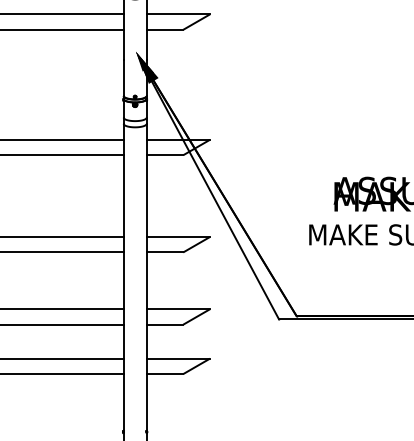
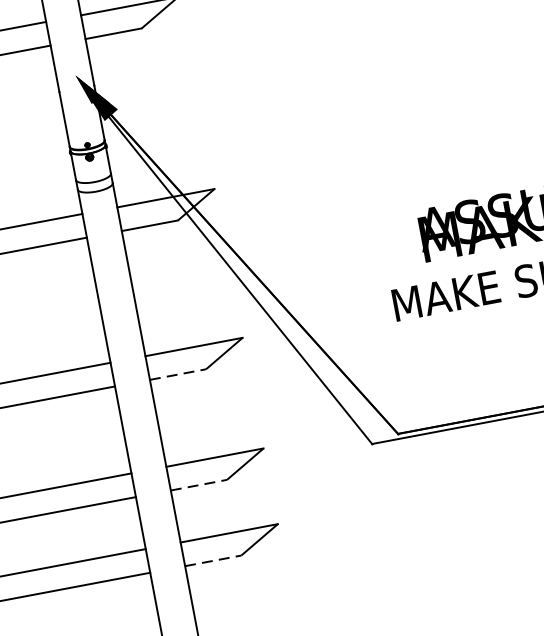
line: (165, 252) -> (178, 374), solid -> dashed
line: (165, 324) -> (199, 484), solid -> dashed
line: (165, 374) -> (214, 561), solid -> dashed

